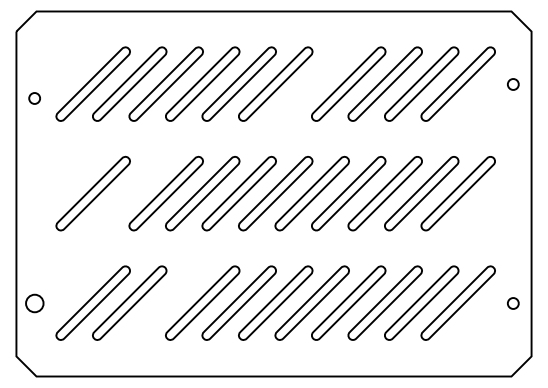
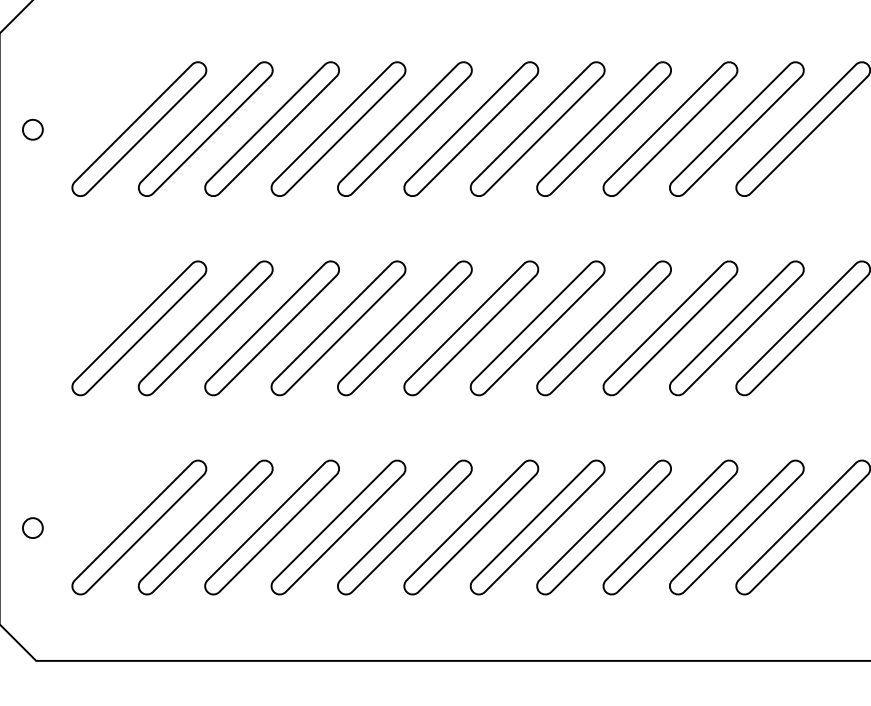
part: (311, 83) -> (536, 127), added
circle: (34, 98) -> (32, 129), moved
part: (129, 193) -> (205, 328), added
part: (165, 302) -> (270, 526), added
circle: (34, 303) -> (32, 528), size x0.62

